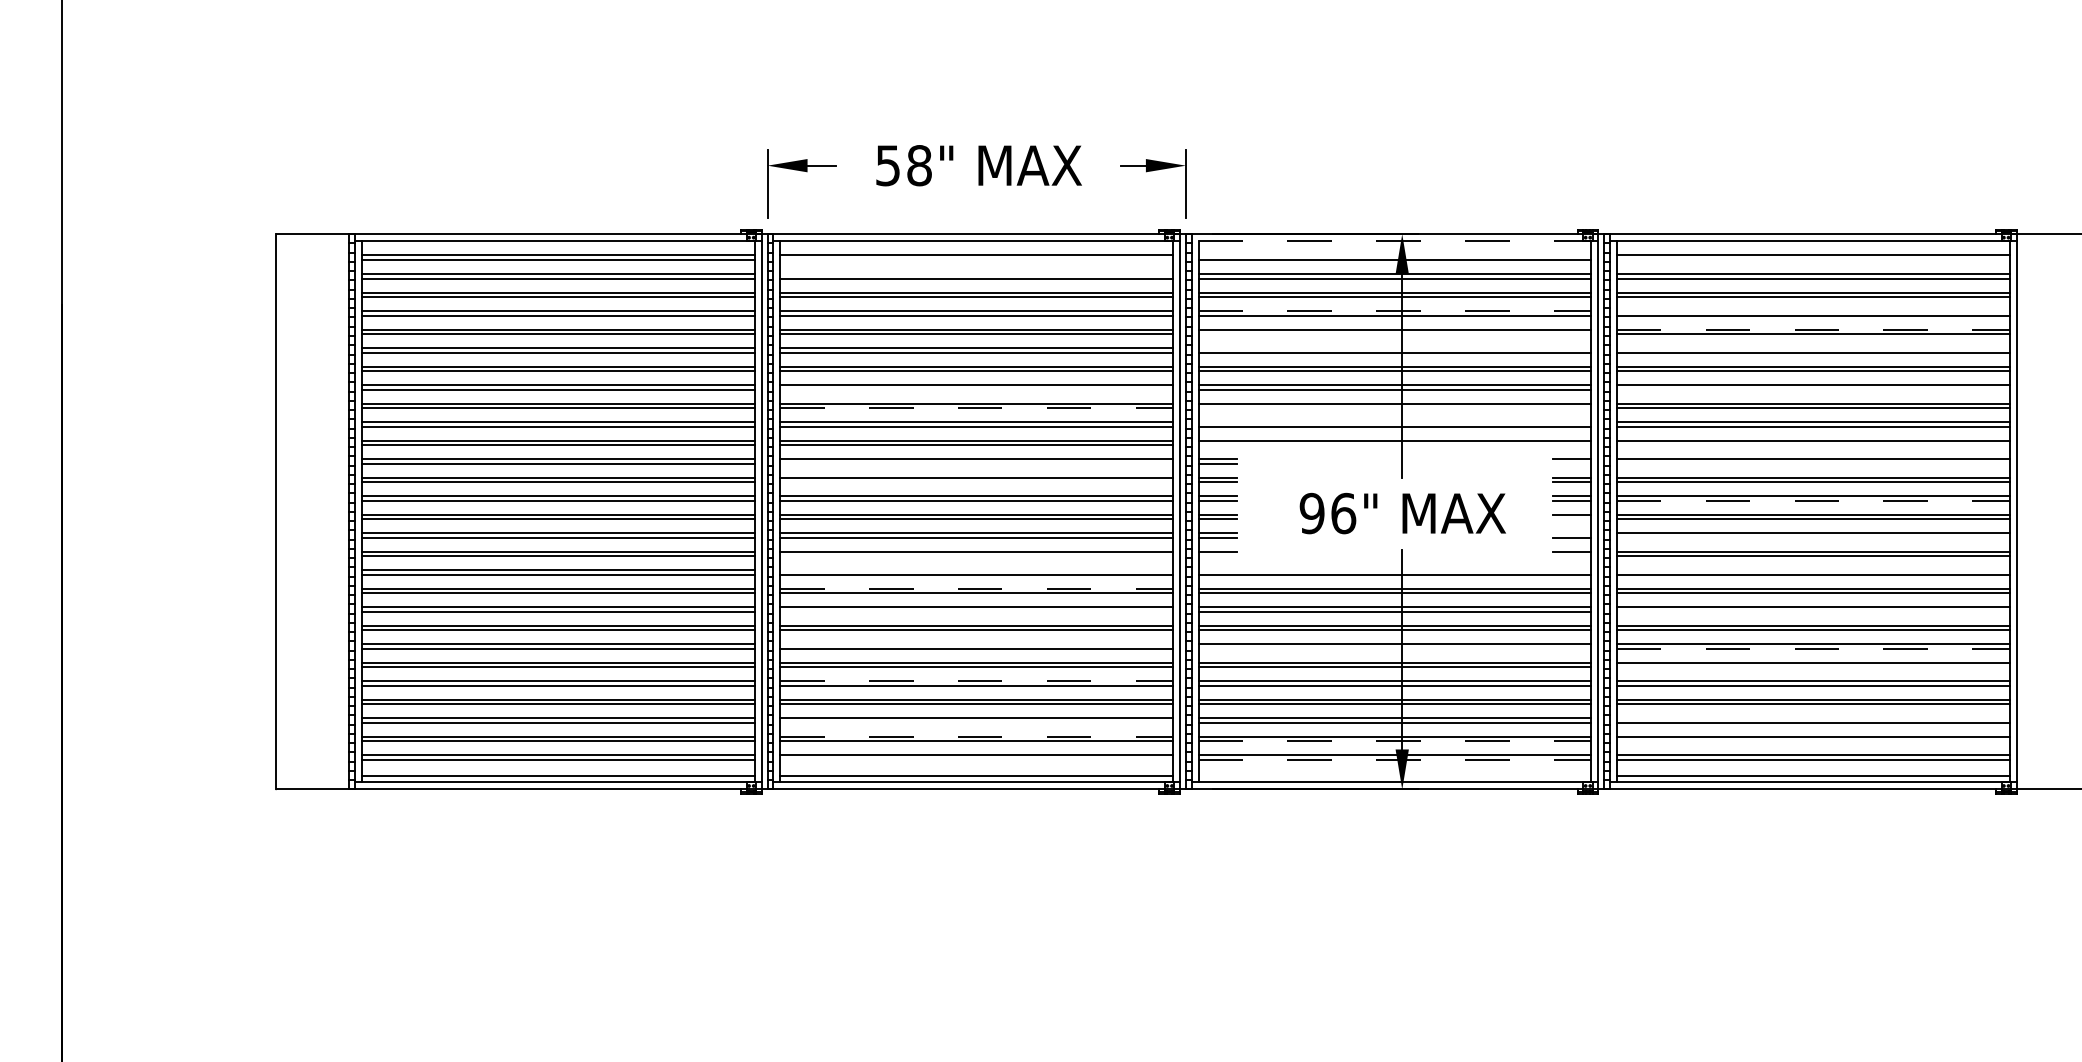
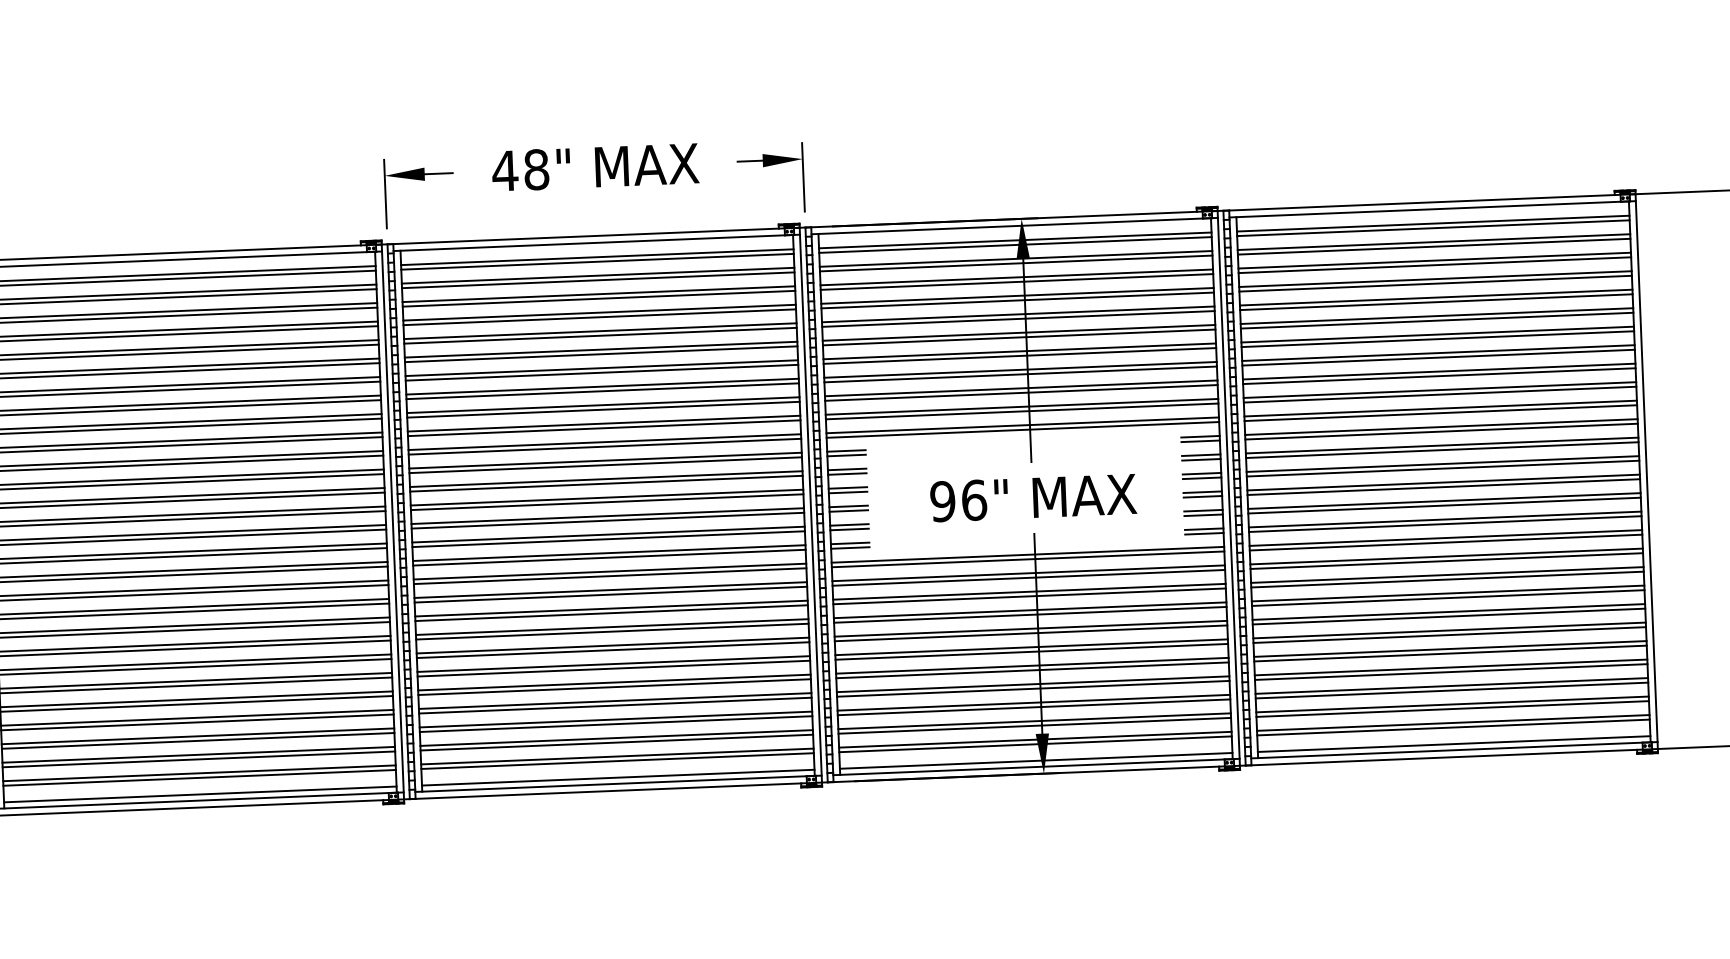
text: (888, 165) -> (505, 170), 58" -> 48"
line: (1394, 241) -> (1014, 226), dashed -> solid
line: (1394, 255) -> (1014, 240), added
line: (976, 260) -> (597, 262), added
line: (1812, 260) -> (1432, 228), added
line: (976, 274) -> (597, 276), added
line: (1395, 311) -> (1018, 296), dashed -> solid
line: (1812, 311) -> (1434, 279), added
line: (1813, 329) -> (1436, 297), dashed -> solid
line: (1394, 334) -> (1017, 319), added
line: (1394, 348) -> (1018, 333), added
line: (1812, 348) -> (1436, 316), added
line: (976, 389) -> (602, 391), added
line: (1812, 389) -> (1437, 357), added
line: (977, 408) -> (604, 410), dashed -> solid
line: (1394, 408) -> (1020, 393), added
line: (1394, 422) -> (1021, 407), added
line: (1394, 445) -> (1022, 430), added
line: (1812, 445) -> (1440, 413), added
line: (976, 463) -> (605, 465), added
line: (1571, 463) -> (1199, 441), added
line: (1812, 463) -> (1440, 431), added
line: (976, 482) -> (606, 484), added
line: (1813, 500) -> (1443, 468), dashed -> solid
line: (1571, 519) -> (1202, 497), added
line: (1571, 533) -> (1202, 511), added
line: (1812, 537) -> (1443, 505), added
line: (976, 556) -> (609, 557), added
line: (1217, 556) -> (850, 548), added
line: (1571, 556) -> (1203, 534), added
line: (976, 570) -> (609, 571), added
line: (1394, 570) -> (1027, 555), added
line: (1812, 570) -> (1445, 538), added
line: (977, 588) -> (611, 589), dashed -> solid
line: (976, 611) -> (611, 612), added
line: (1812, 611) -> (1446, 579), added
line: (976, 644) -> (612, 645), added
line: (1394, 648) -> (1030, 633), added
line: (1813, 648) -> (1449, 616), dashed -> solid
line: (1812, 667) -> (1448, 635), added
line: (977, 681) -> (615, 682), dashed -> solid
line: (1812, 718) -> (1451, 686), added
line: (976, 722) -> (615, 723), added
line: (977, 736) -> (617, 737), dashed -> solid
line: (1395, 741) -> (1035, 726), dashed -> solid
line: (1812, 741) -> (1451, 709), added
line: (976, 759) -> (617, 760), added
line: (1395, 759) -> (1036, 744), dashed -> solid
line: (1394, 776) -> (1035, 761), added

